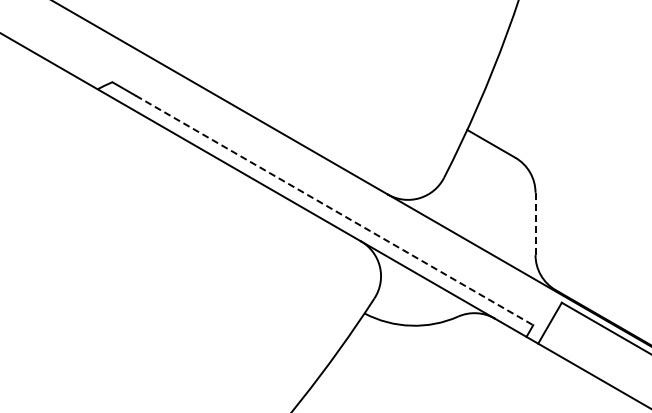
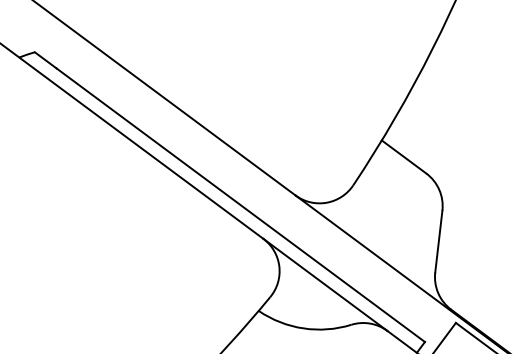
line: (334, 210) -> (240, 205), dashed -> solid
line: (535, 224) -> (438, 242), dashed -> solid

